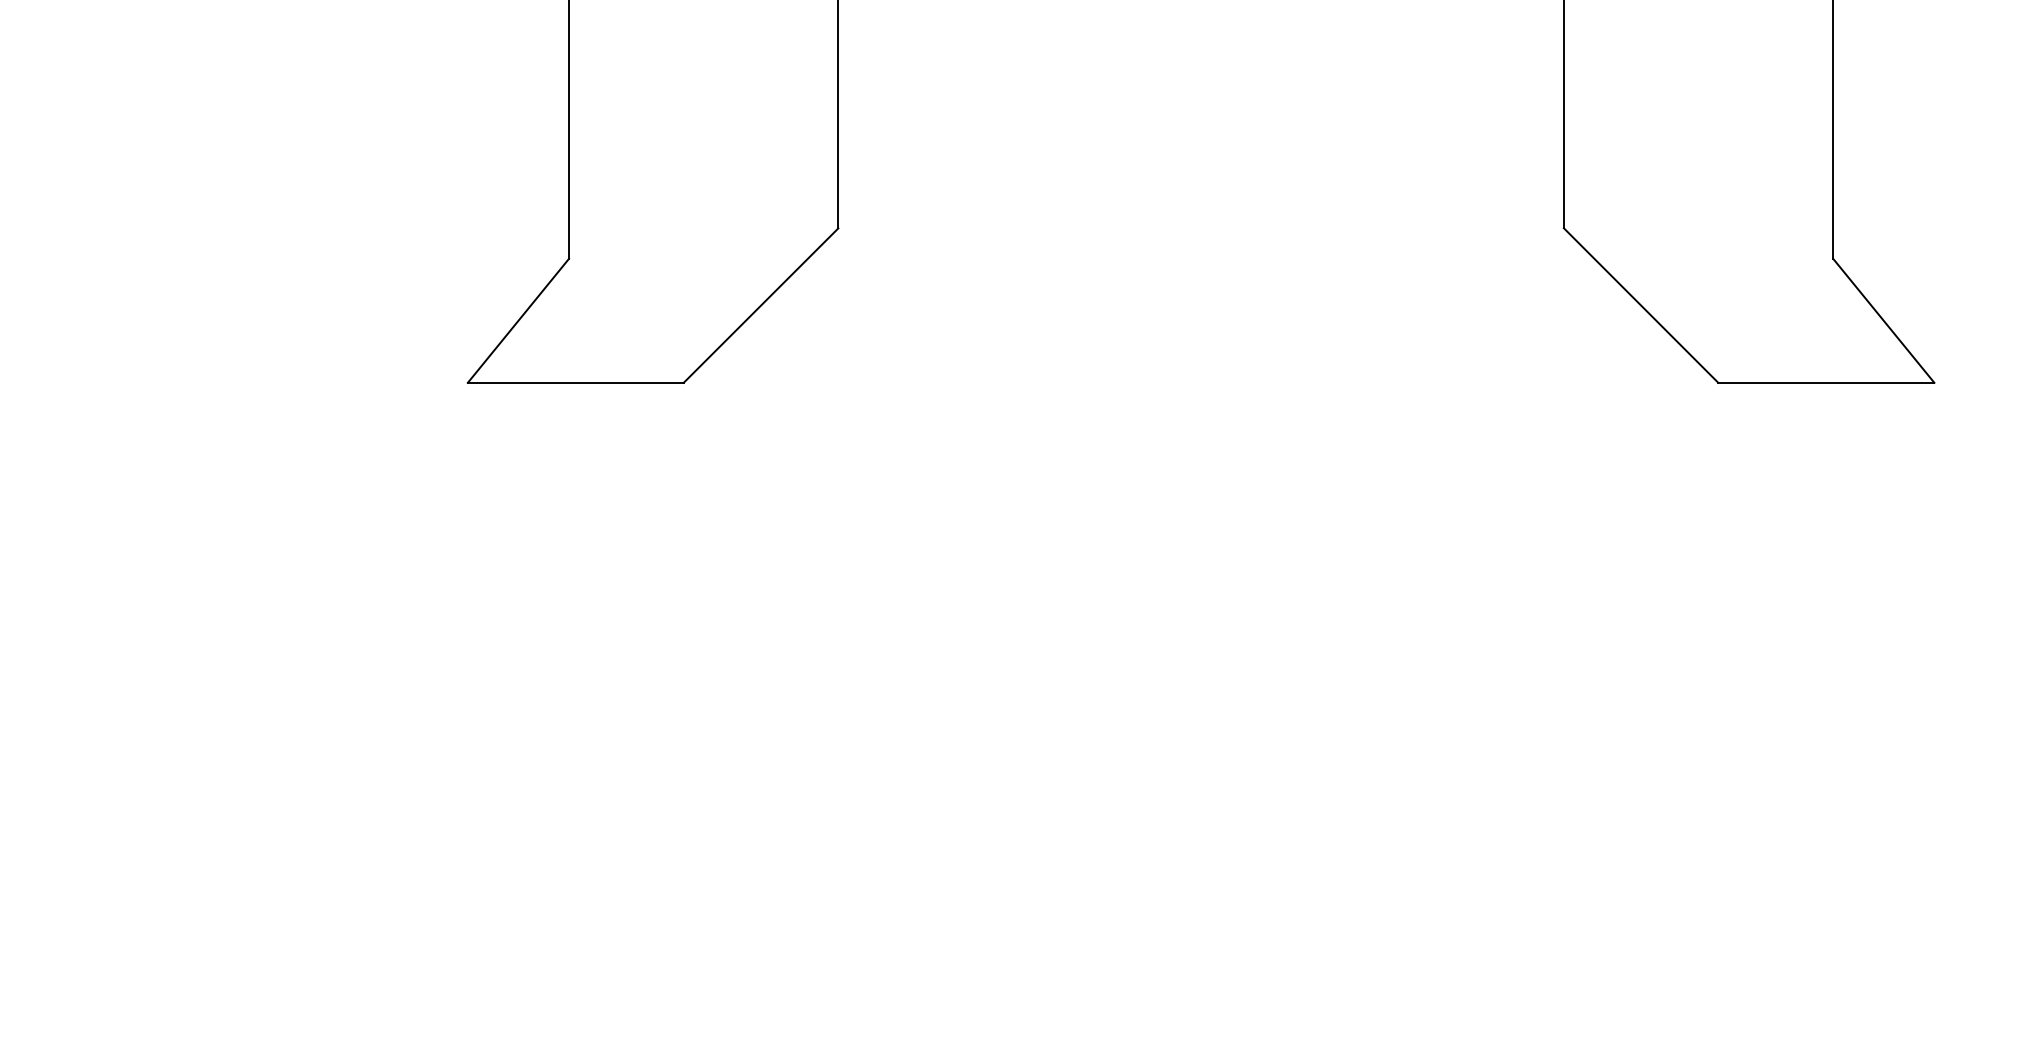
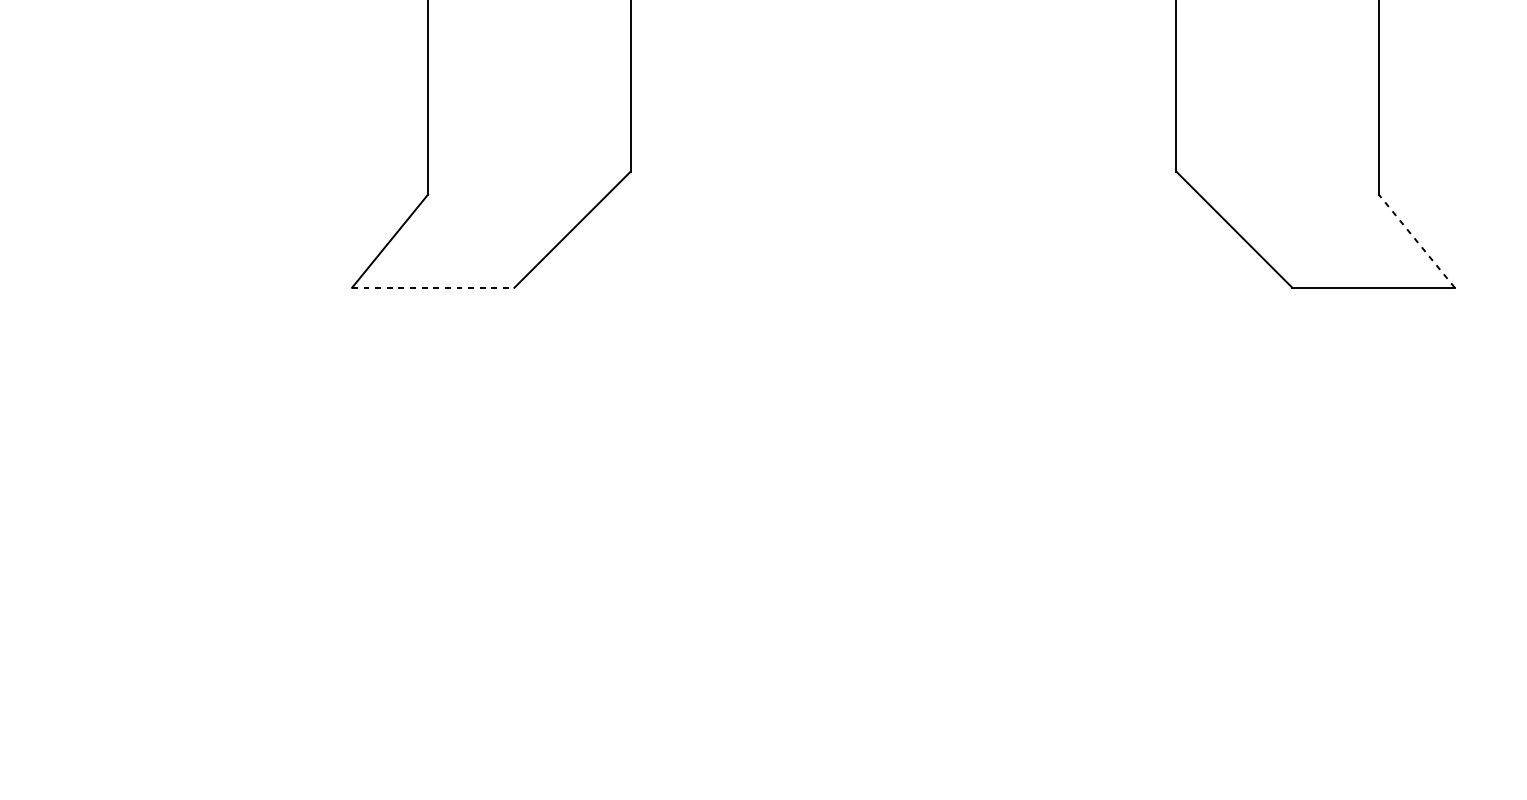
line: (1883, 320) -> (1416, 240), solid -> dashed
line: (575, 382) -> (432, 287), solid -> dashed

